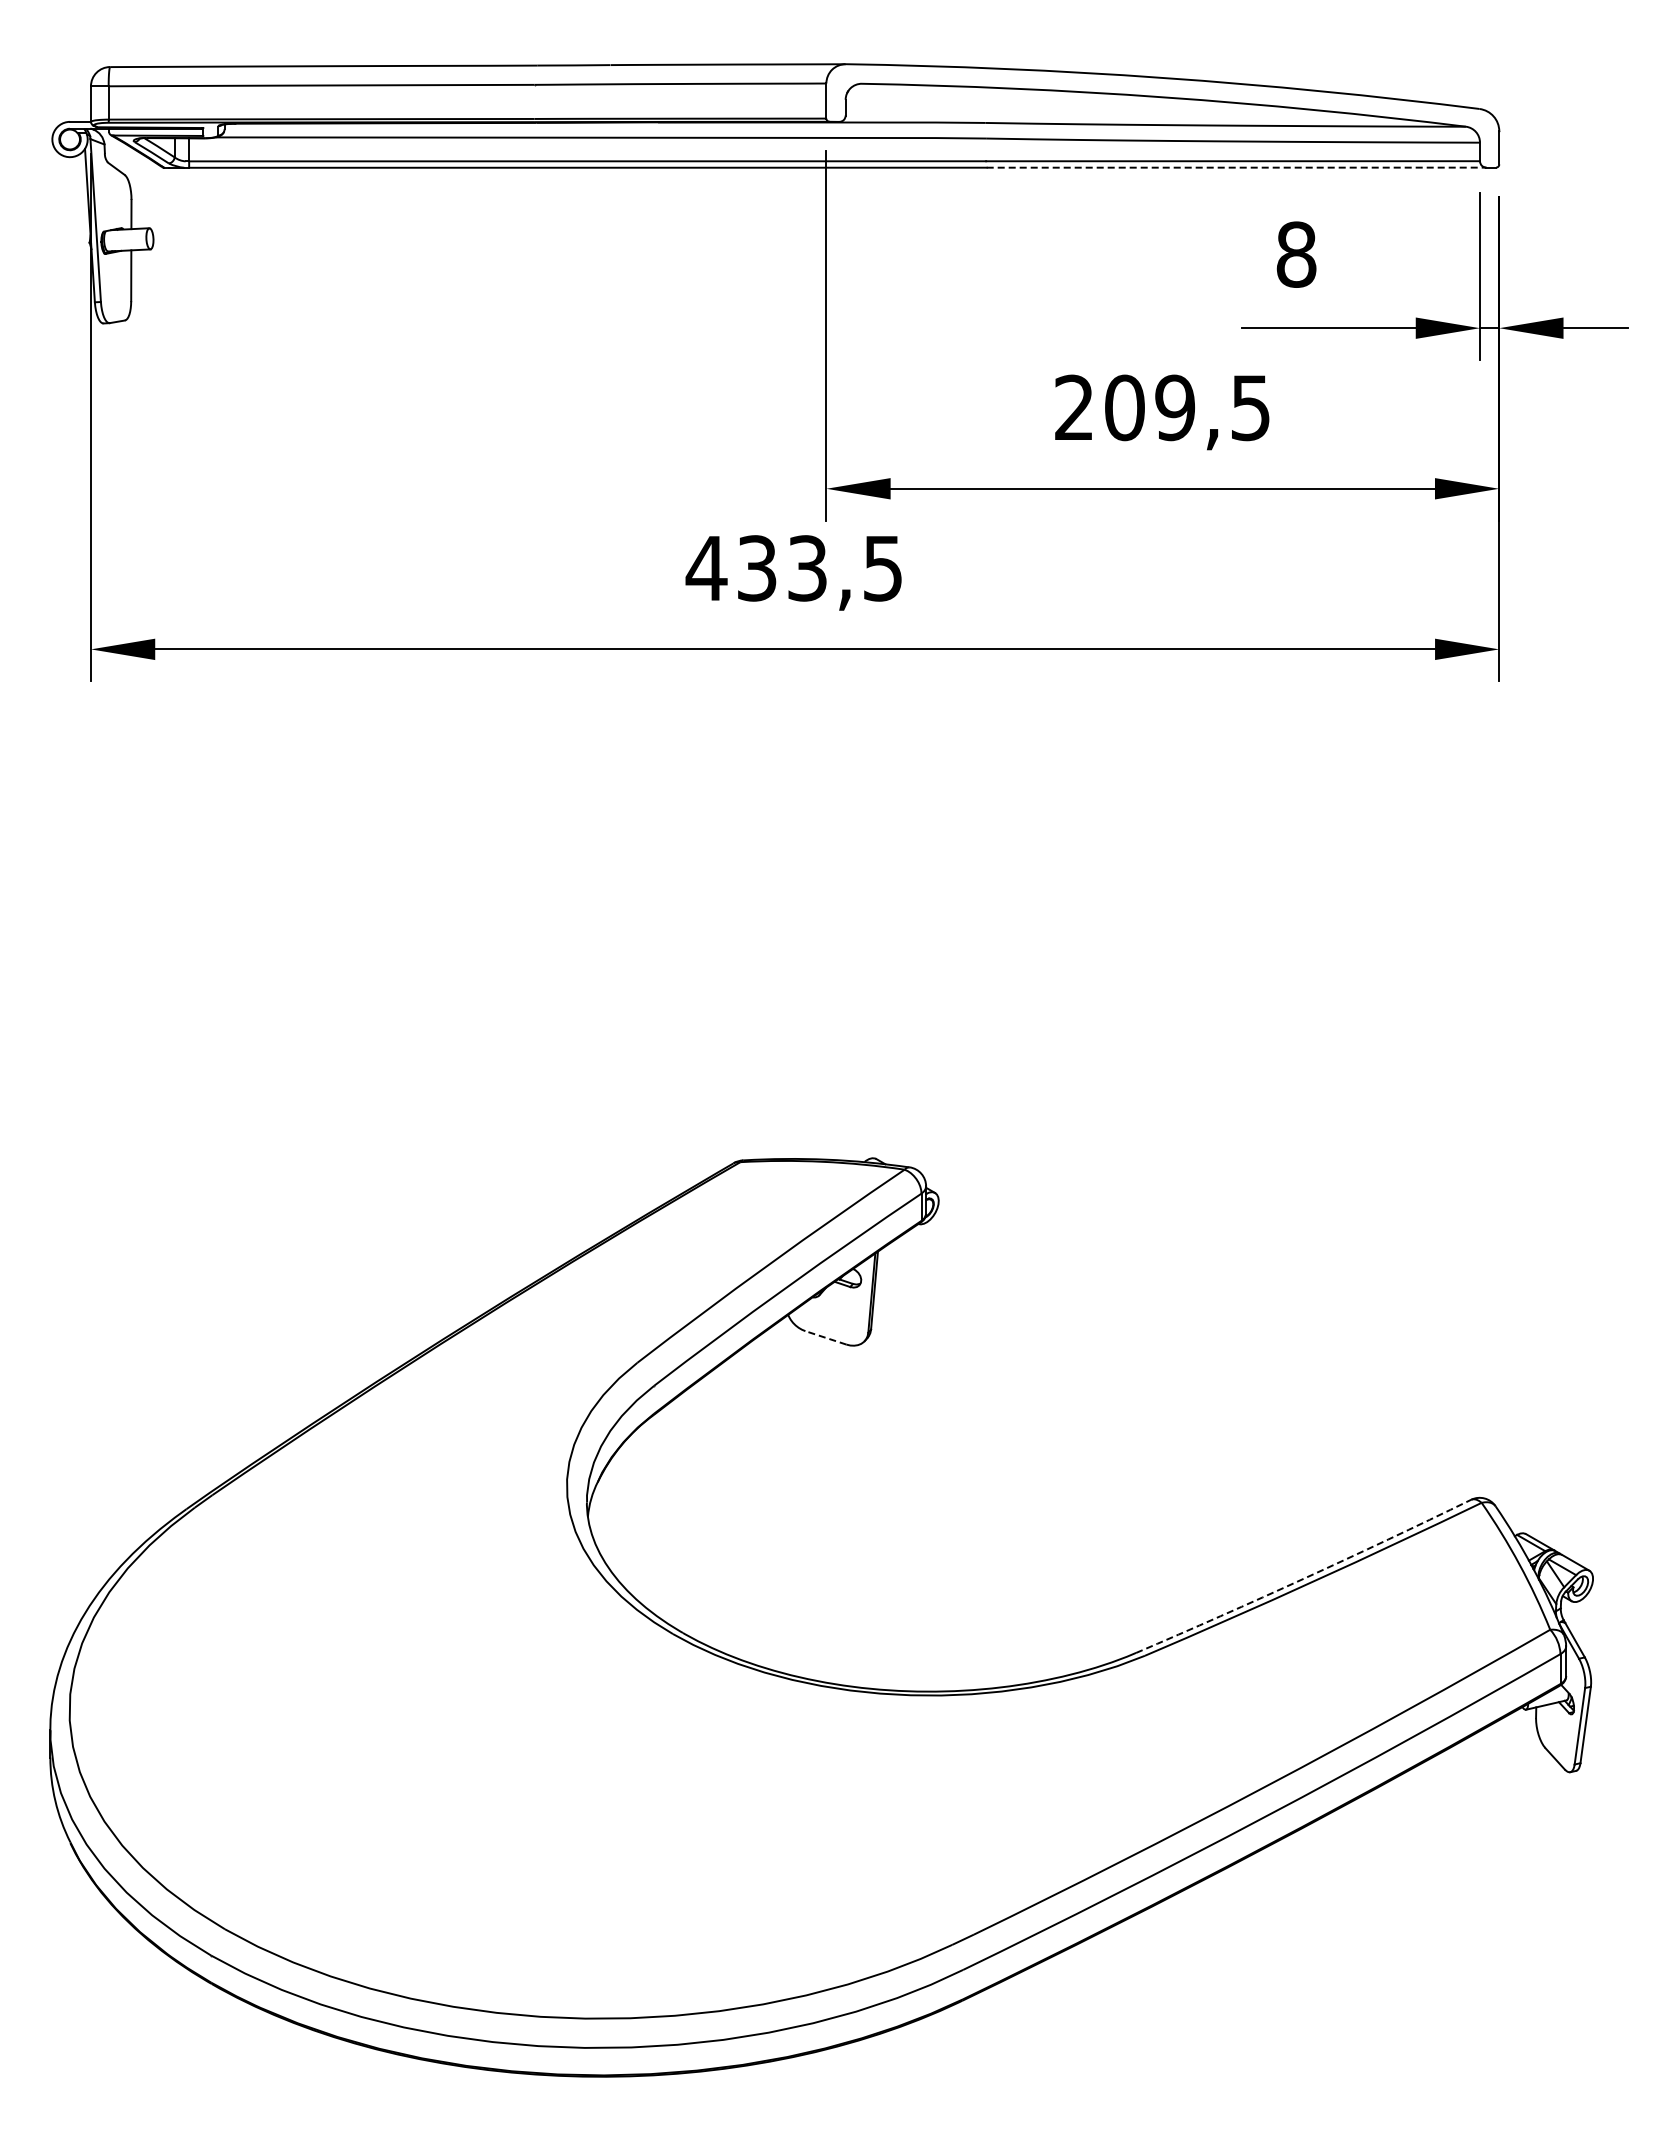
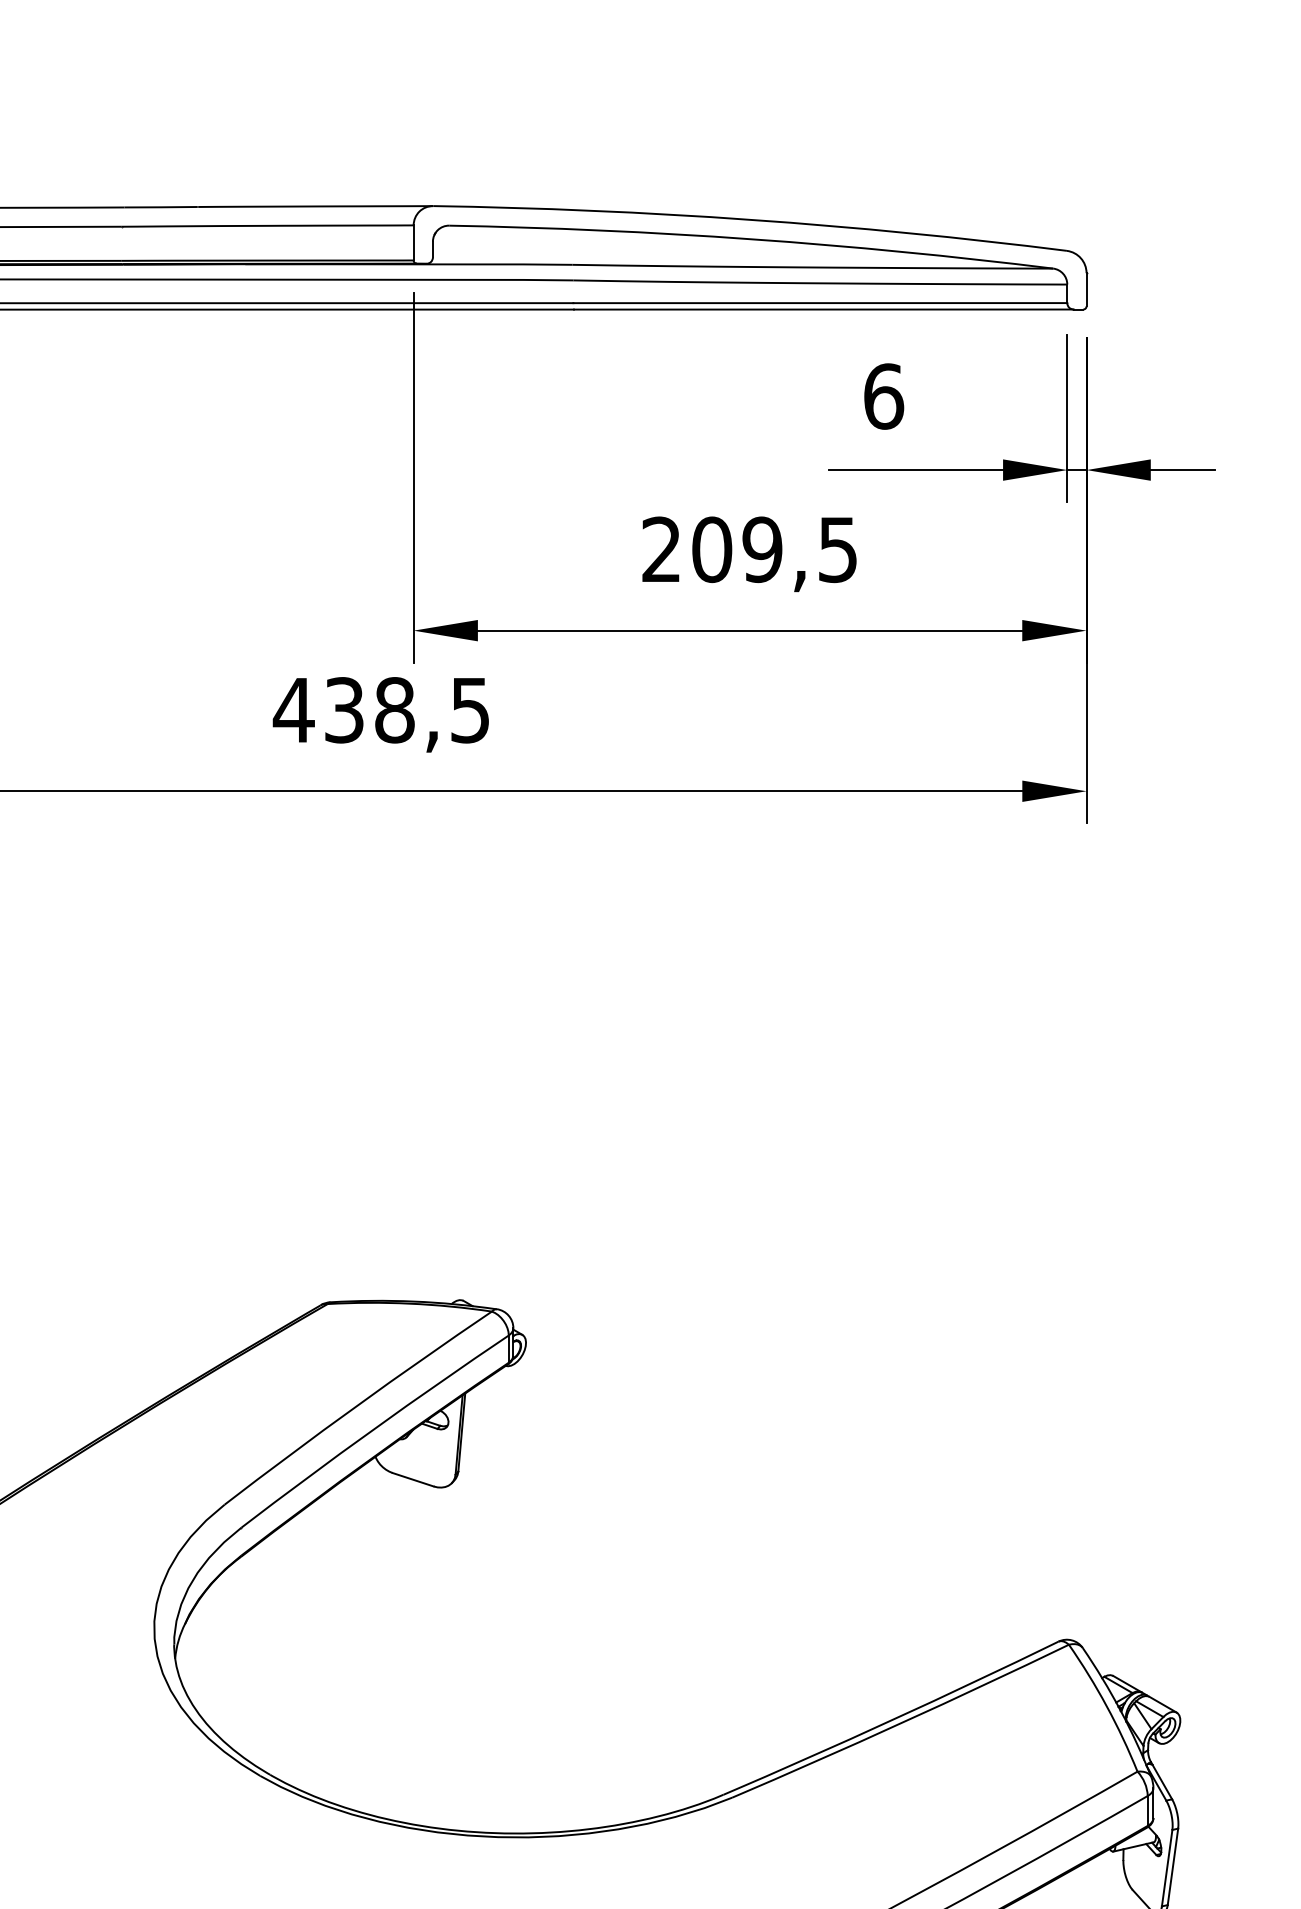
line: (1236, 167) -> (823, 309), dashed -> solid
text: (1296, 254) -> (883, 396), 8 -> 6
text: (807, 568) -> (394, 710), 433,5 -> 438,5
line: (825, 1337) -> (412, 1479), dashed -> solid
arc: (1304, 1578) -> (891, 1720), dashed -> solid

